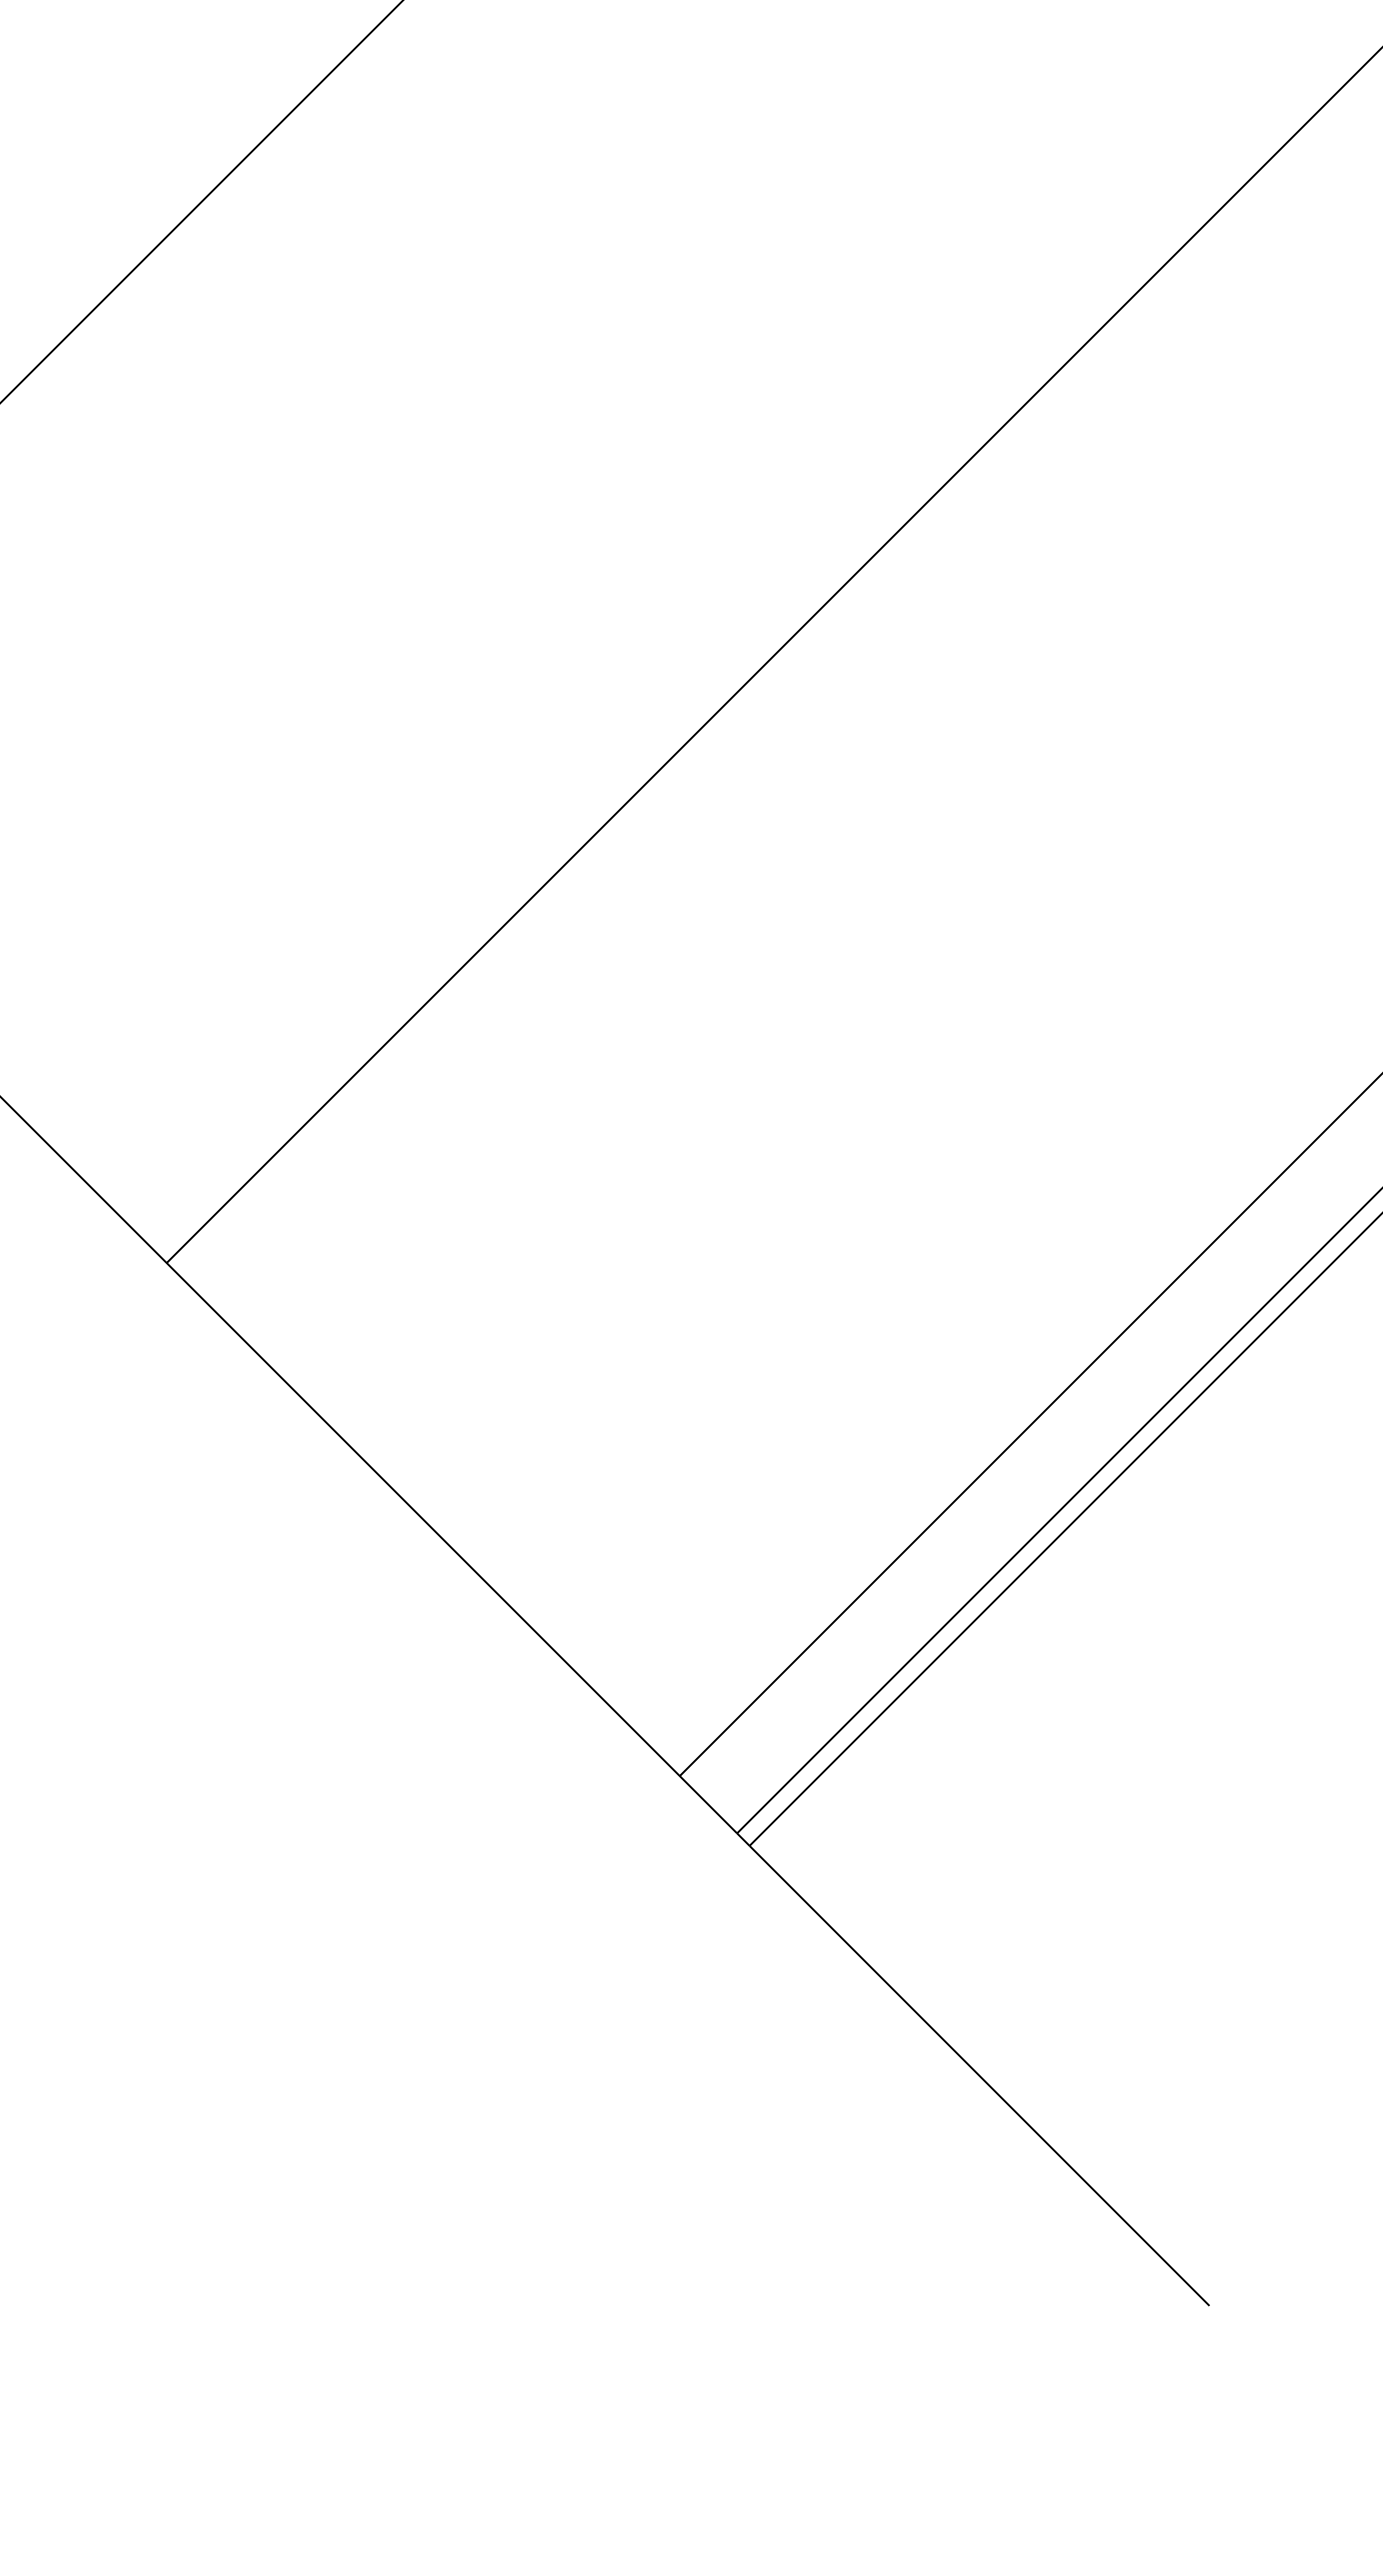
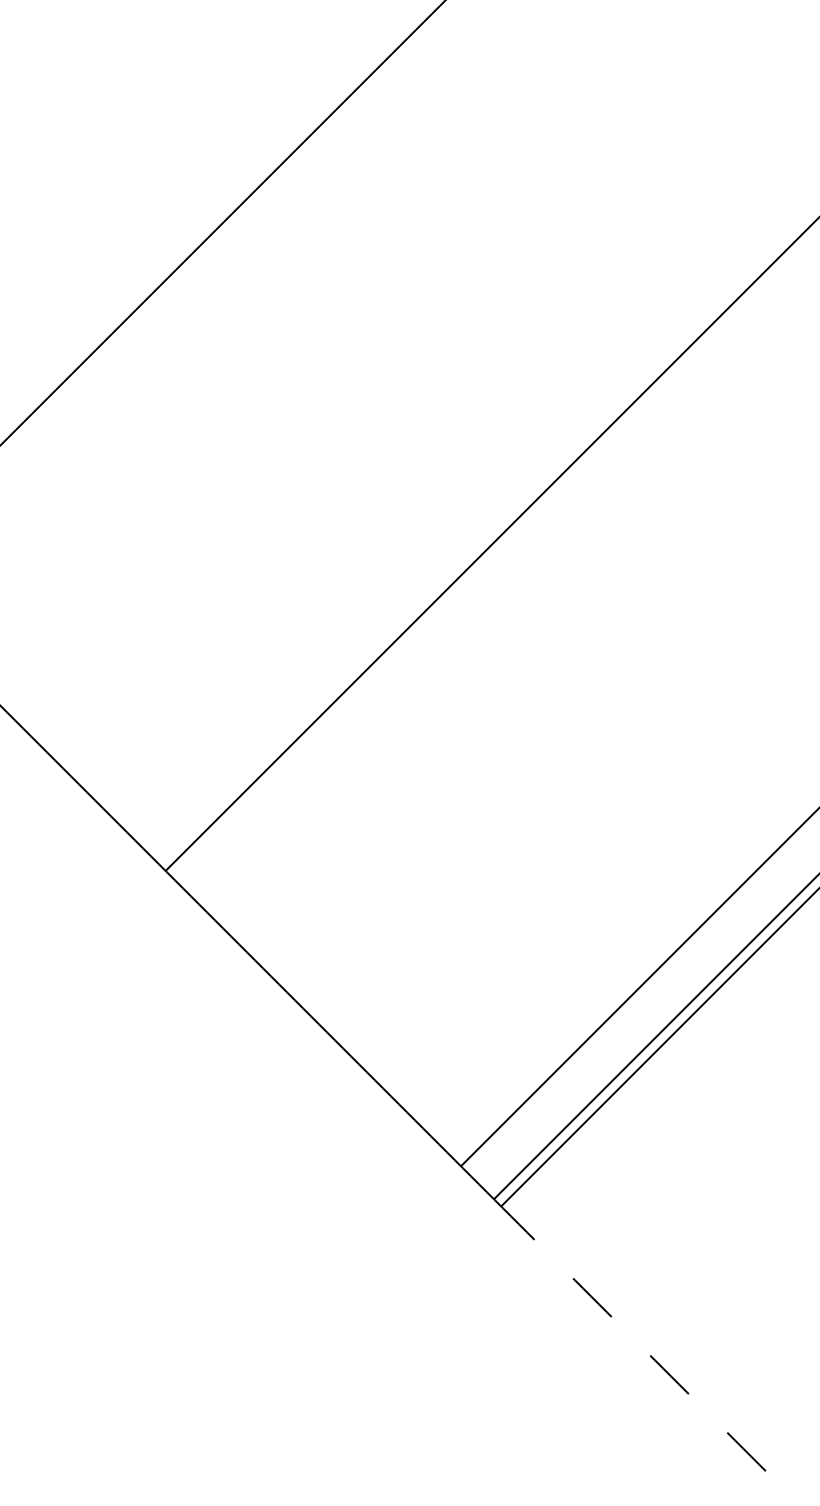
line: (979, 2075) -> (633, 1338), solid -> dashed

